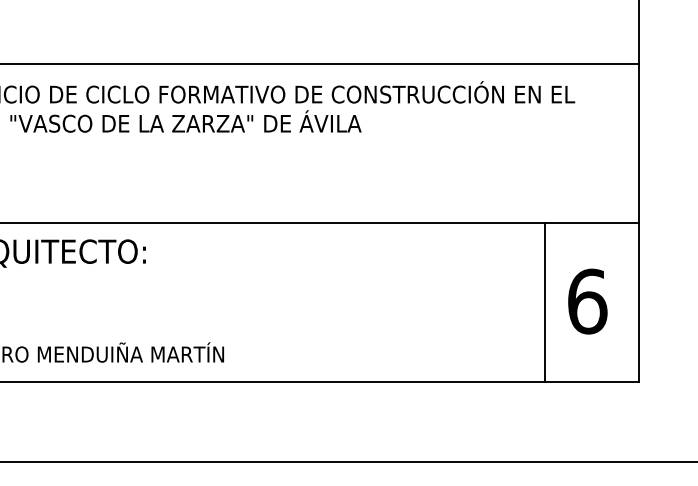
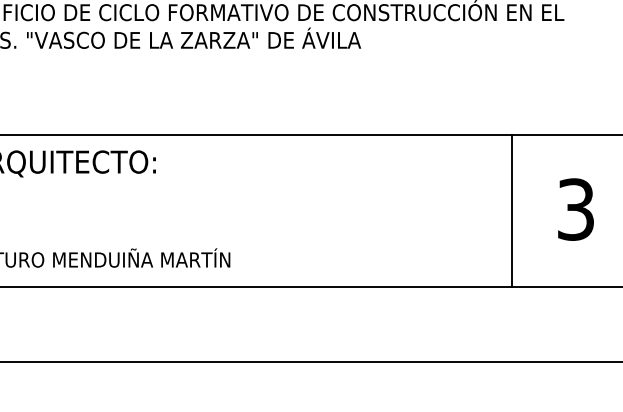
text: (587, 301) -> (576, 209), 6 -> 3
line: (544, 302) -> (511, 210), moved

